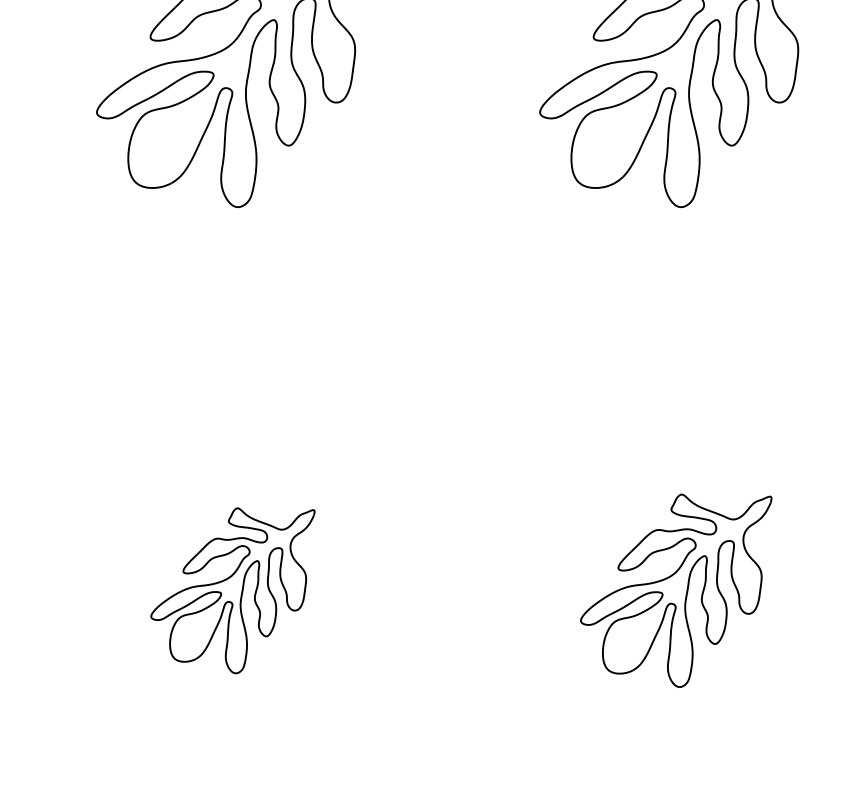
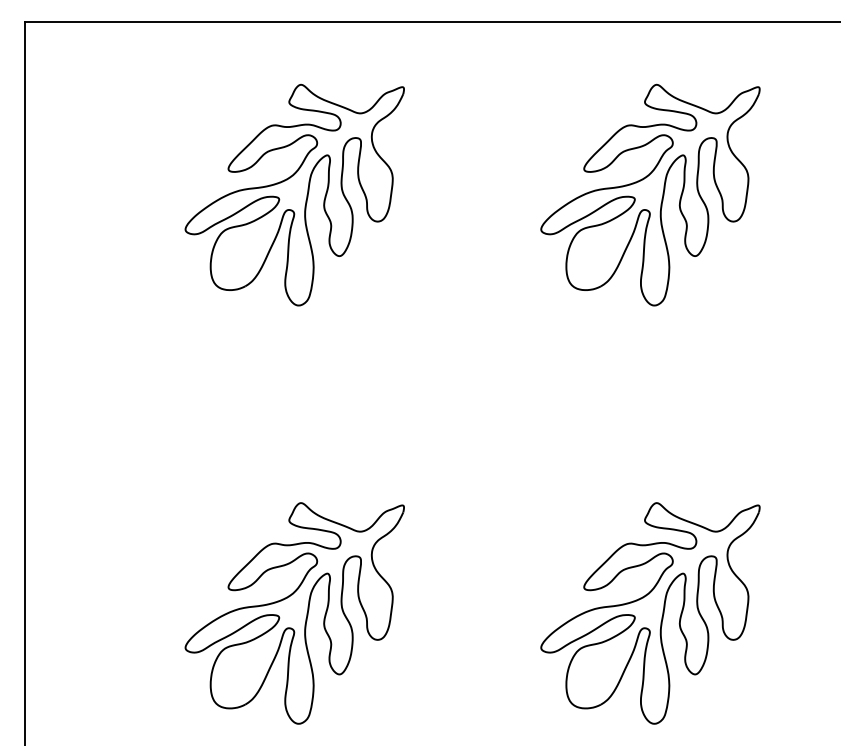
part: (232, 590) -> (294, 613), size x1.67
part: (676, 590) -> (650, 613), size x1.43

